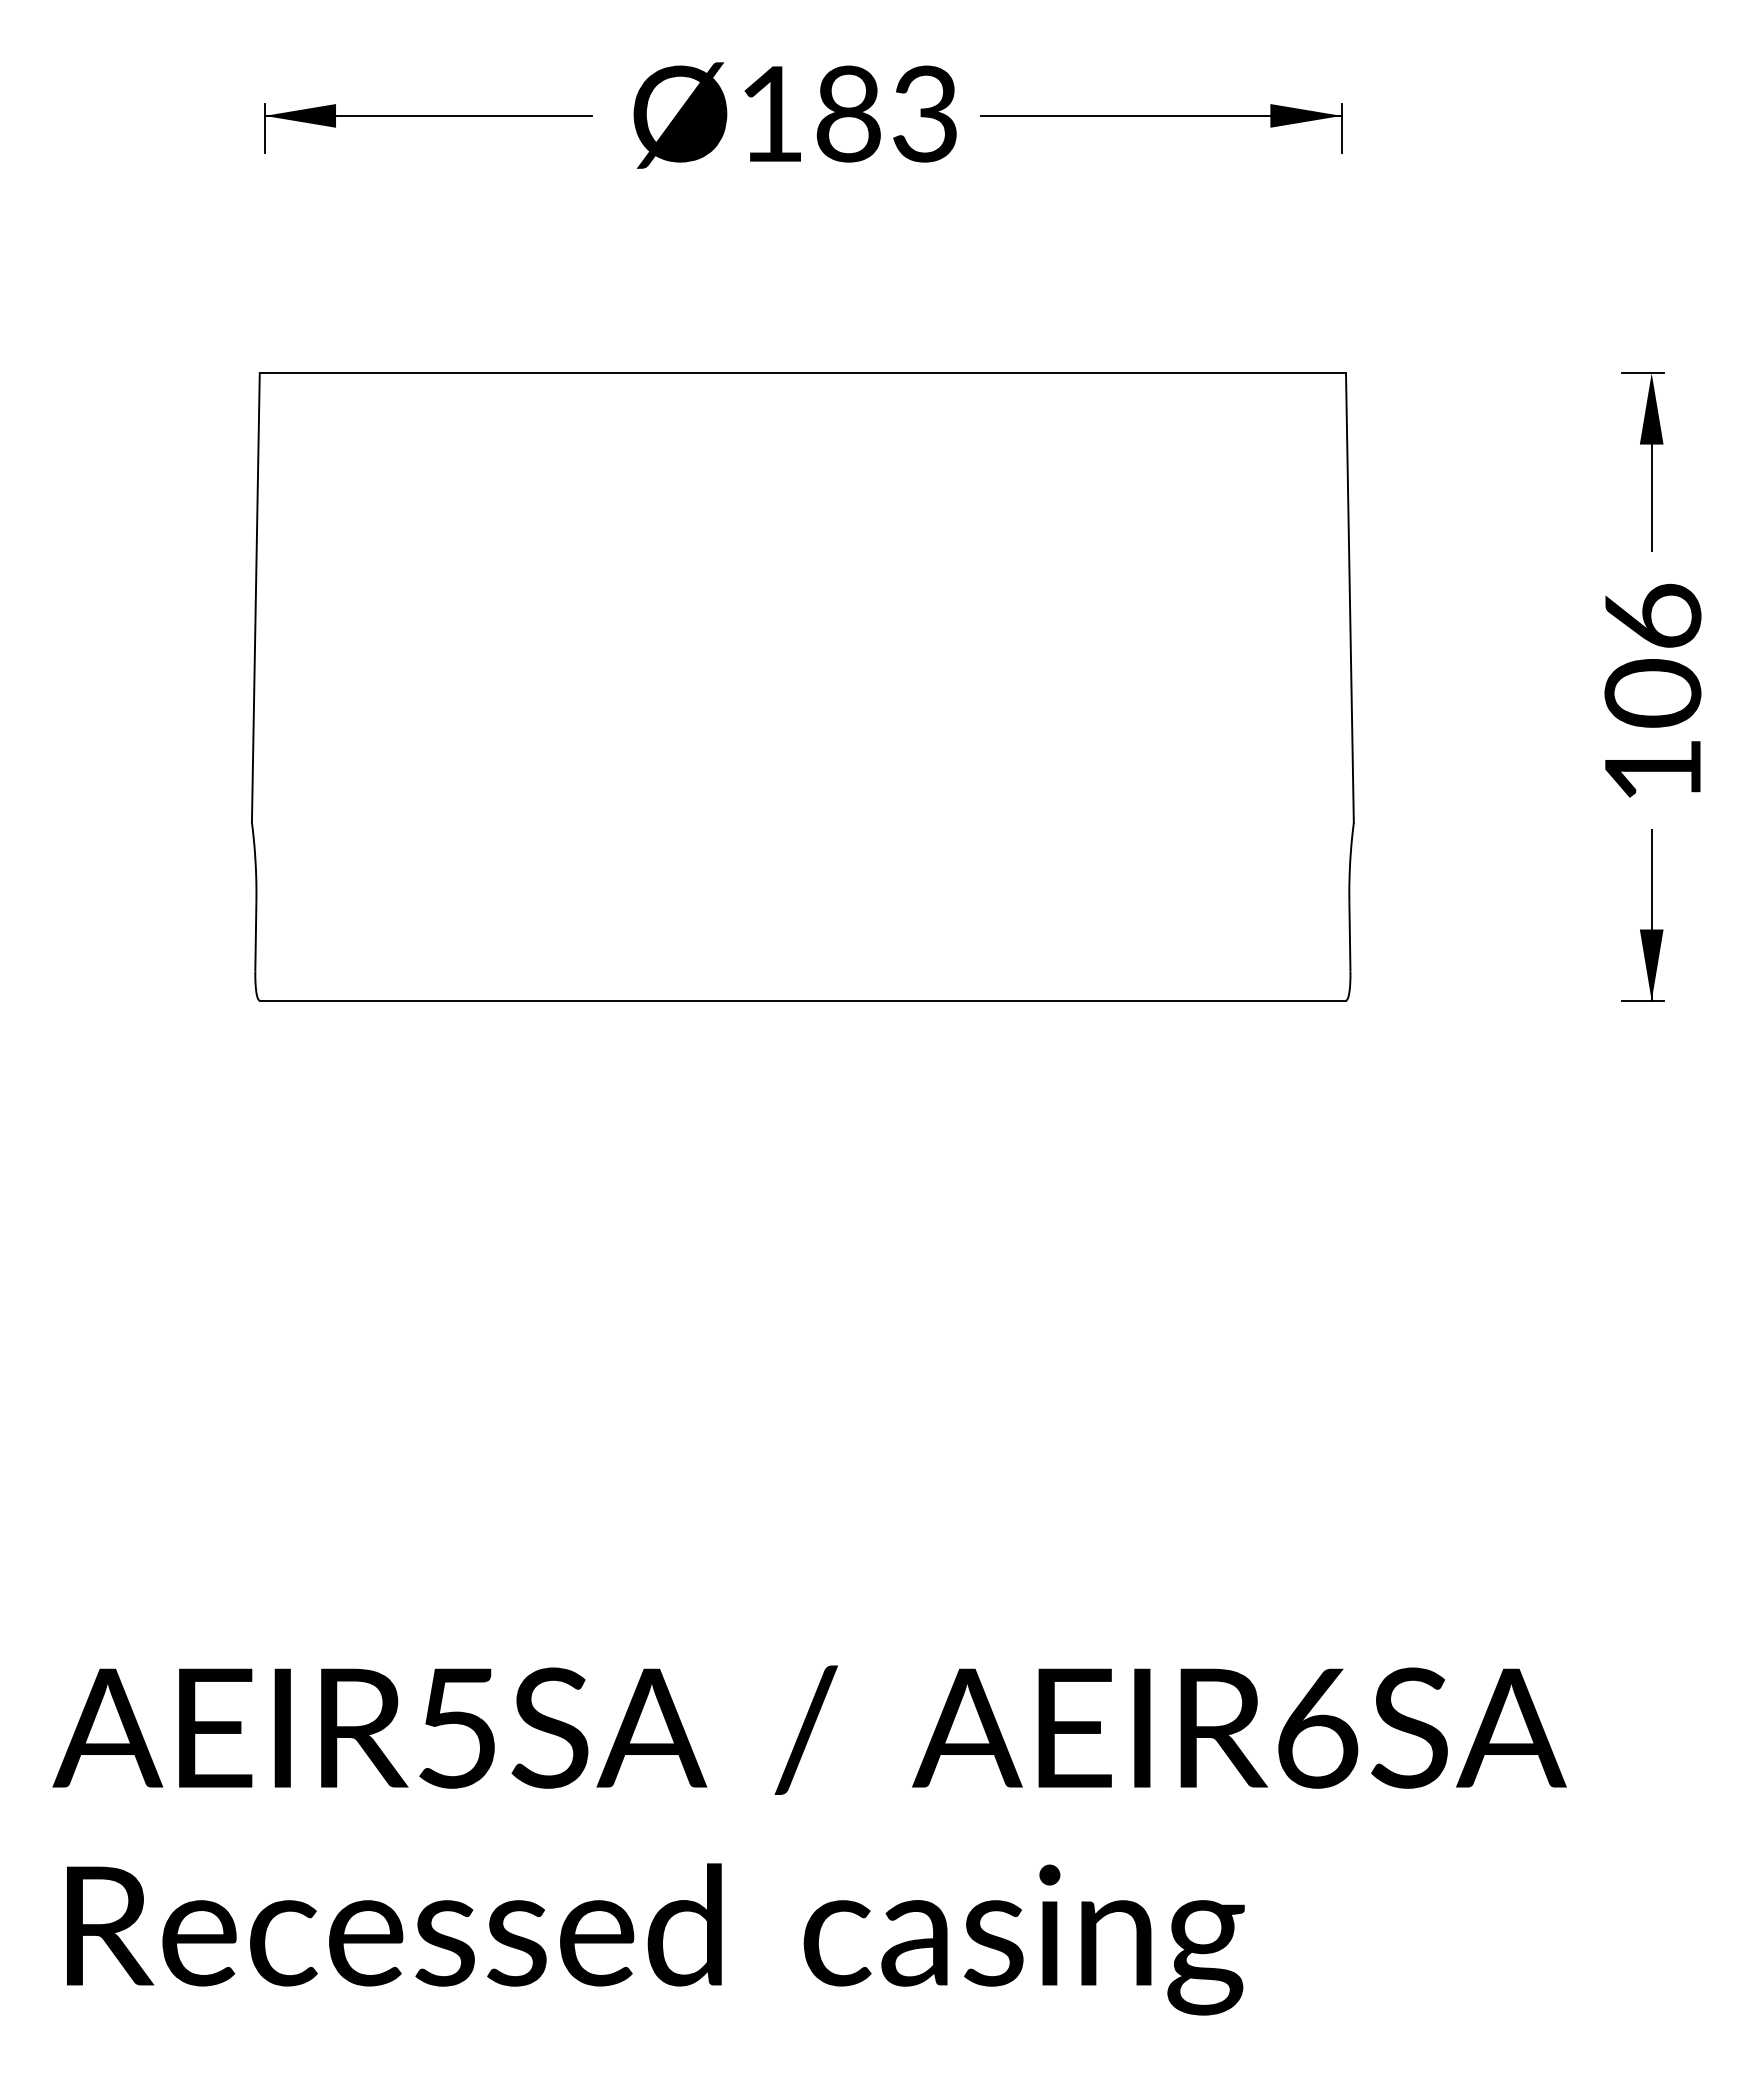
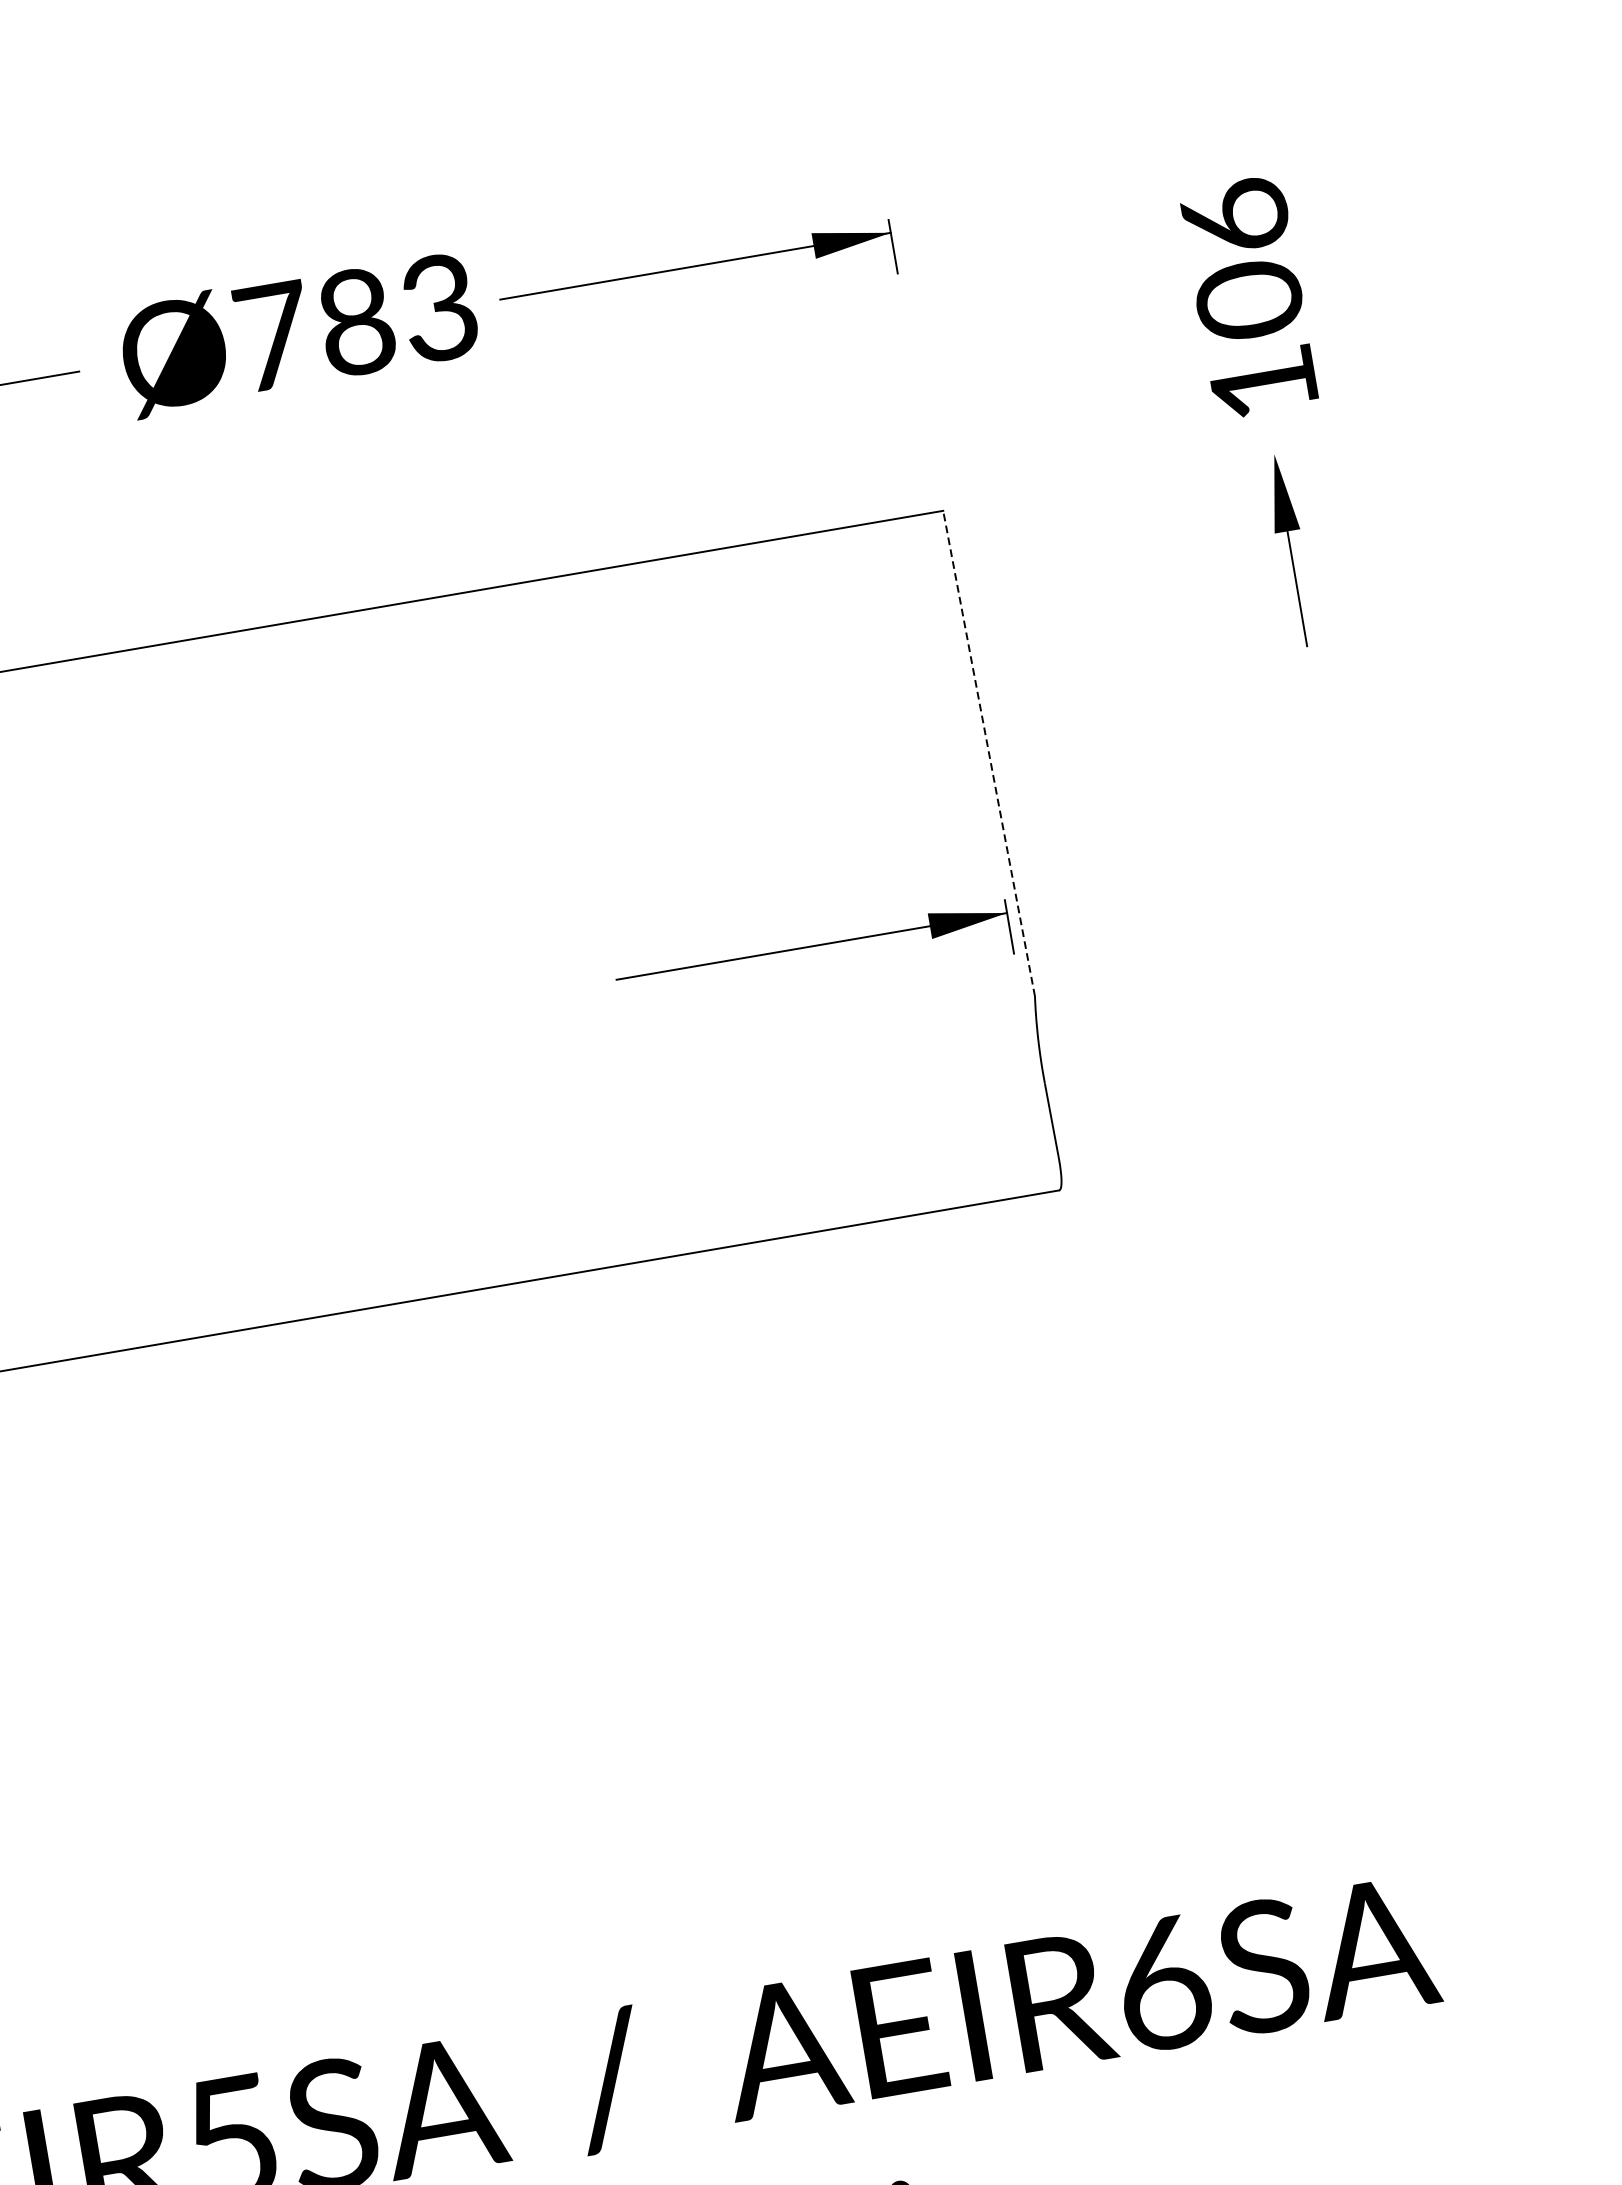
text: (772, 113) -> (273, 335), Ø183 -> Ø783
line: (1642, 373) -> (1264, 456), removed
line: (1349, 598) -> (988, 754), solid -> dashed
text: (1652, 690) -> (1248, 297), moved
part: (1161, 744) -> (812, 947), added
part: (1651, 915) -> (1374, 1041), removed

